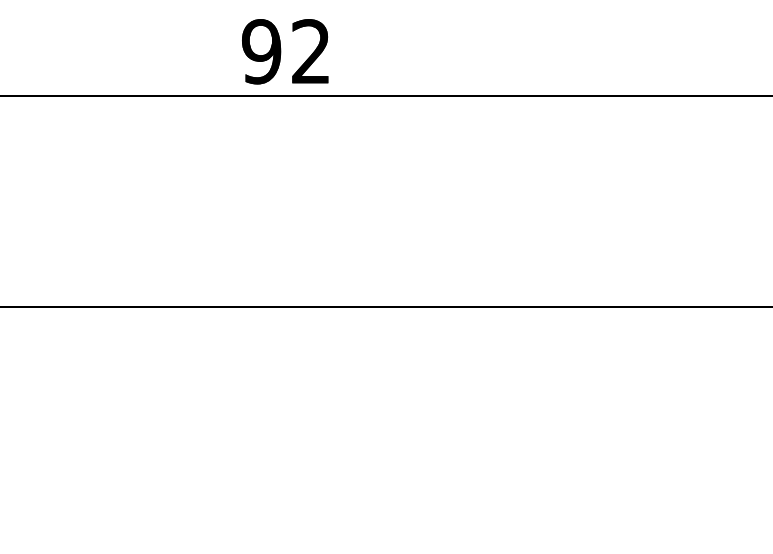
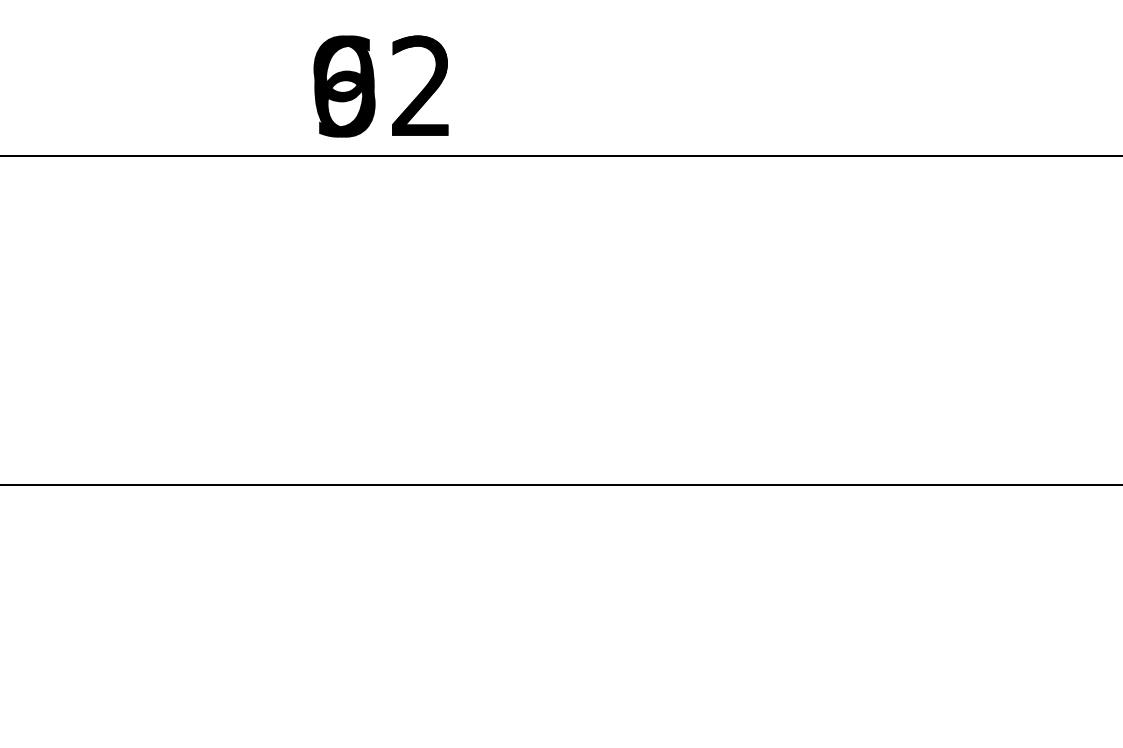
text: (261, 51) -> (344, 86), 92 -> 62

